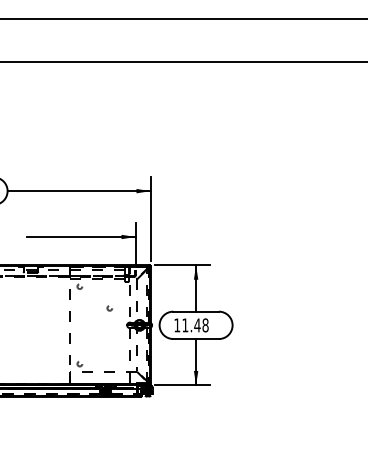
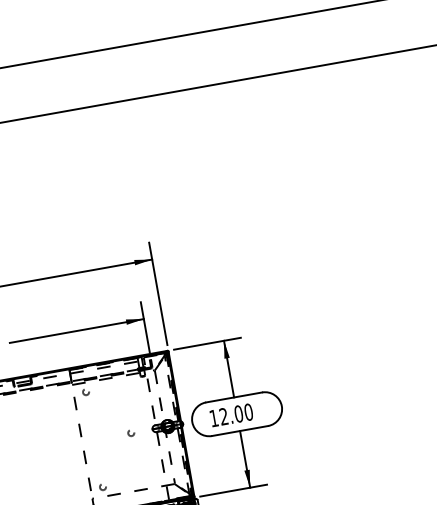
circle: (109, 308) -> (130, 433), moved
text: (195, 325) -> (236, 414), 11.48 -> 12.00

